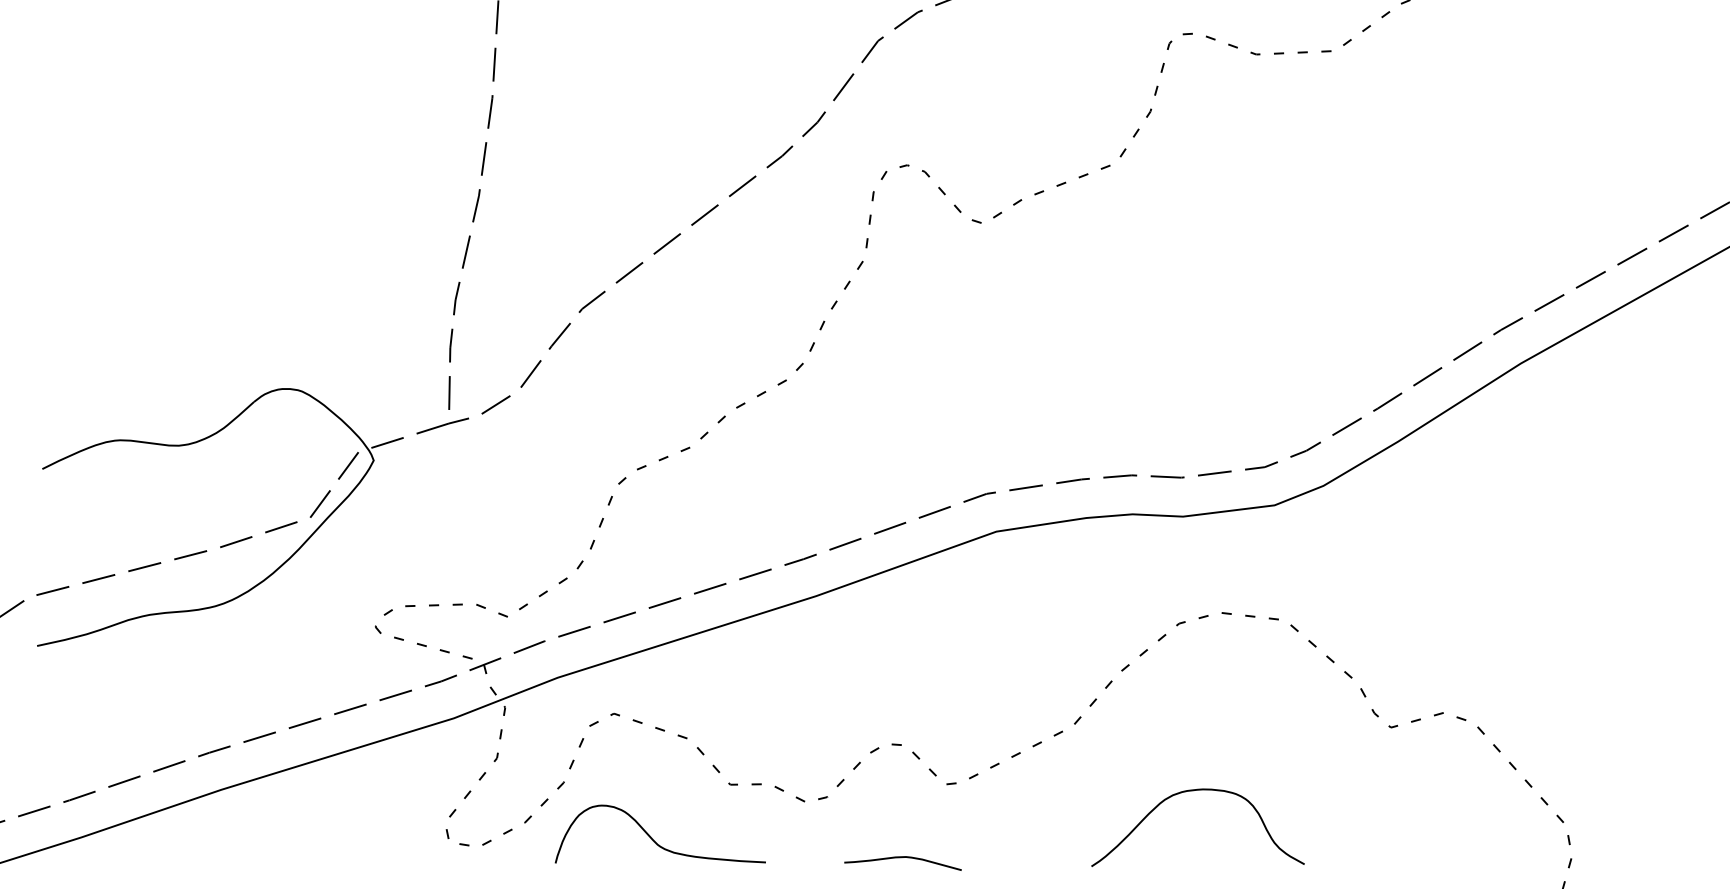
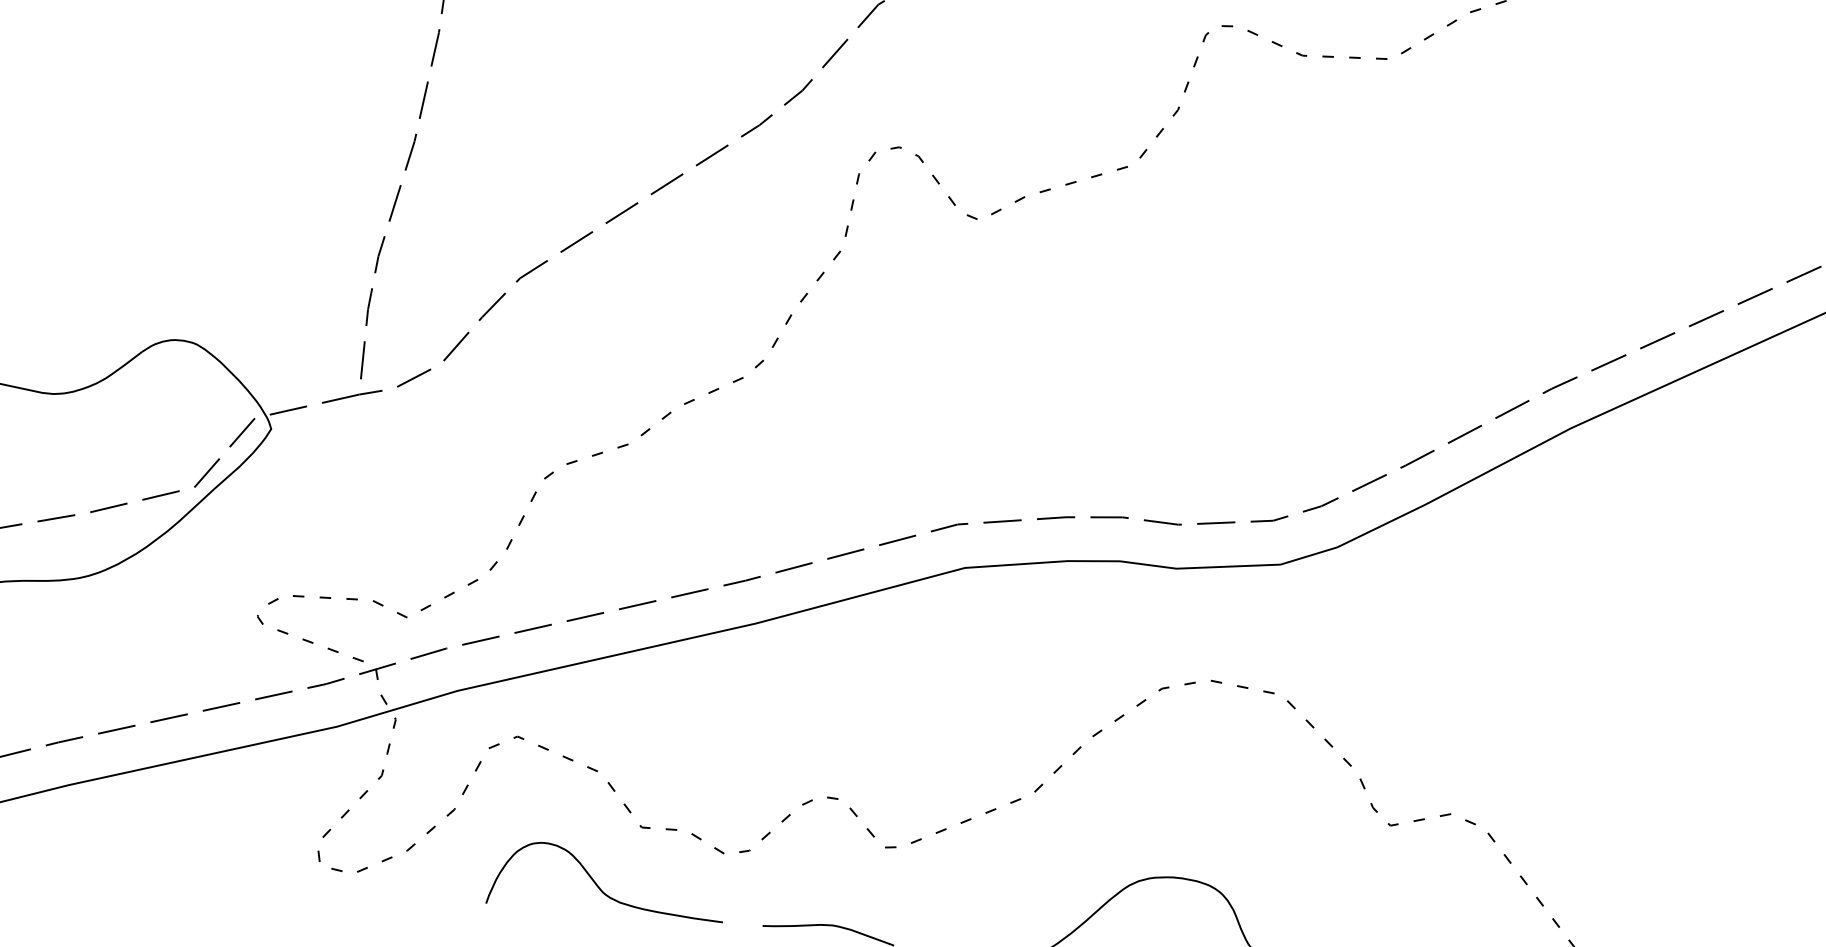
curve: (653, 839) -> (598, 885), moved

